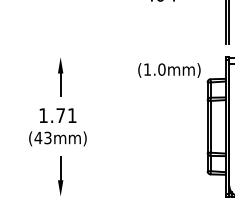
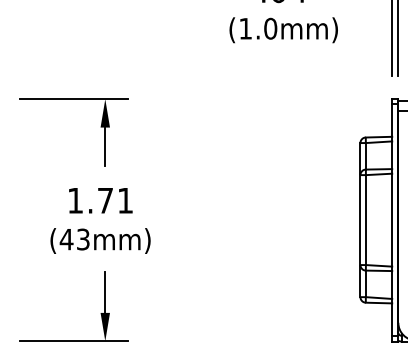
line: (42, 57) -> (73, 99), added
text: (169, 70) -> (283, 30), moved
line: (42, 196) -> (73, 341), added

